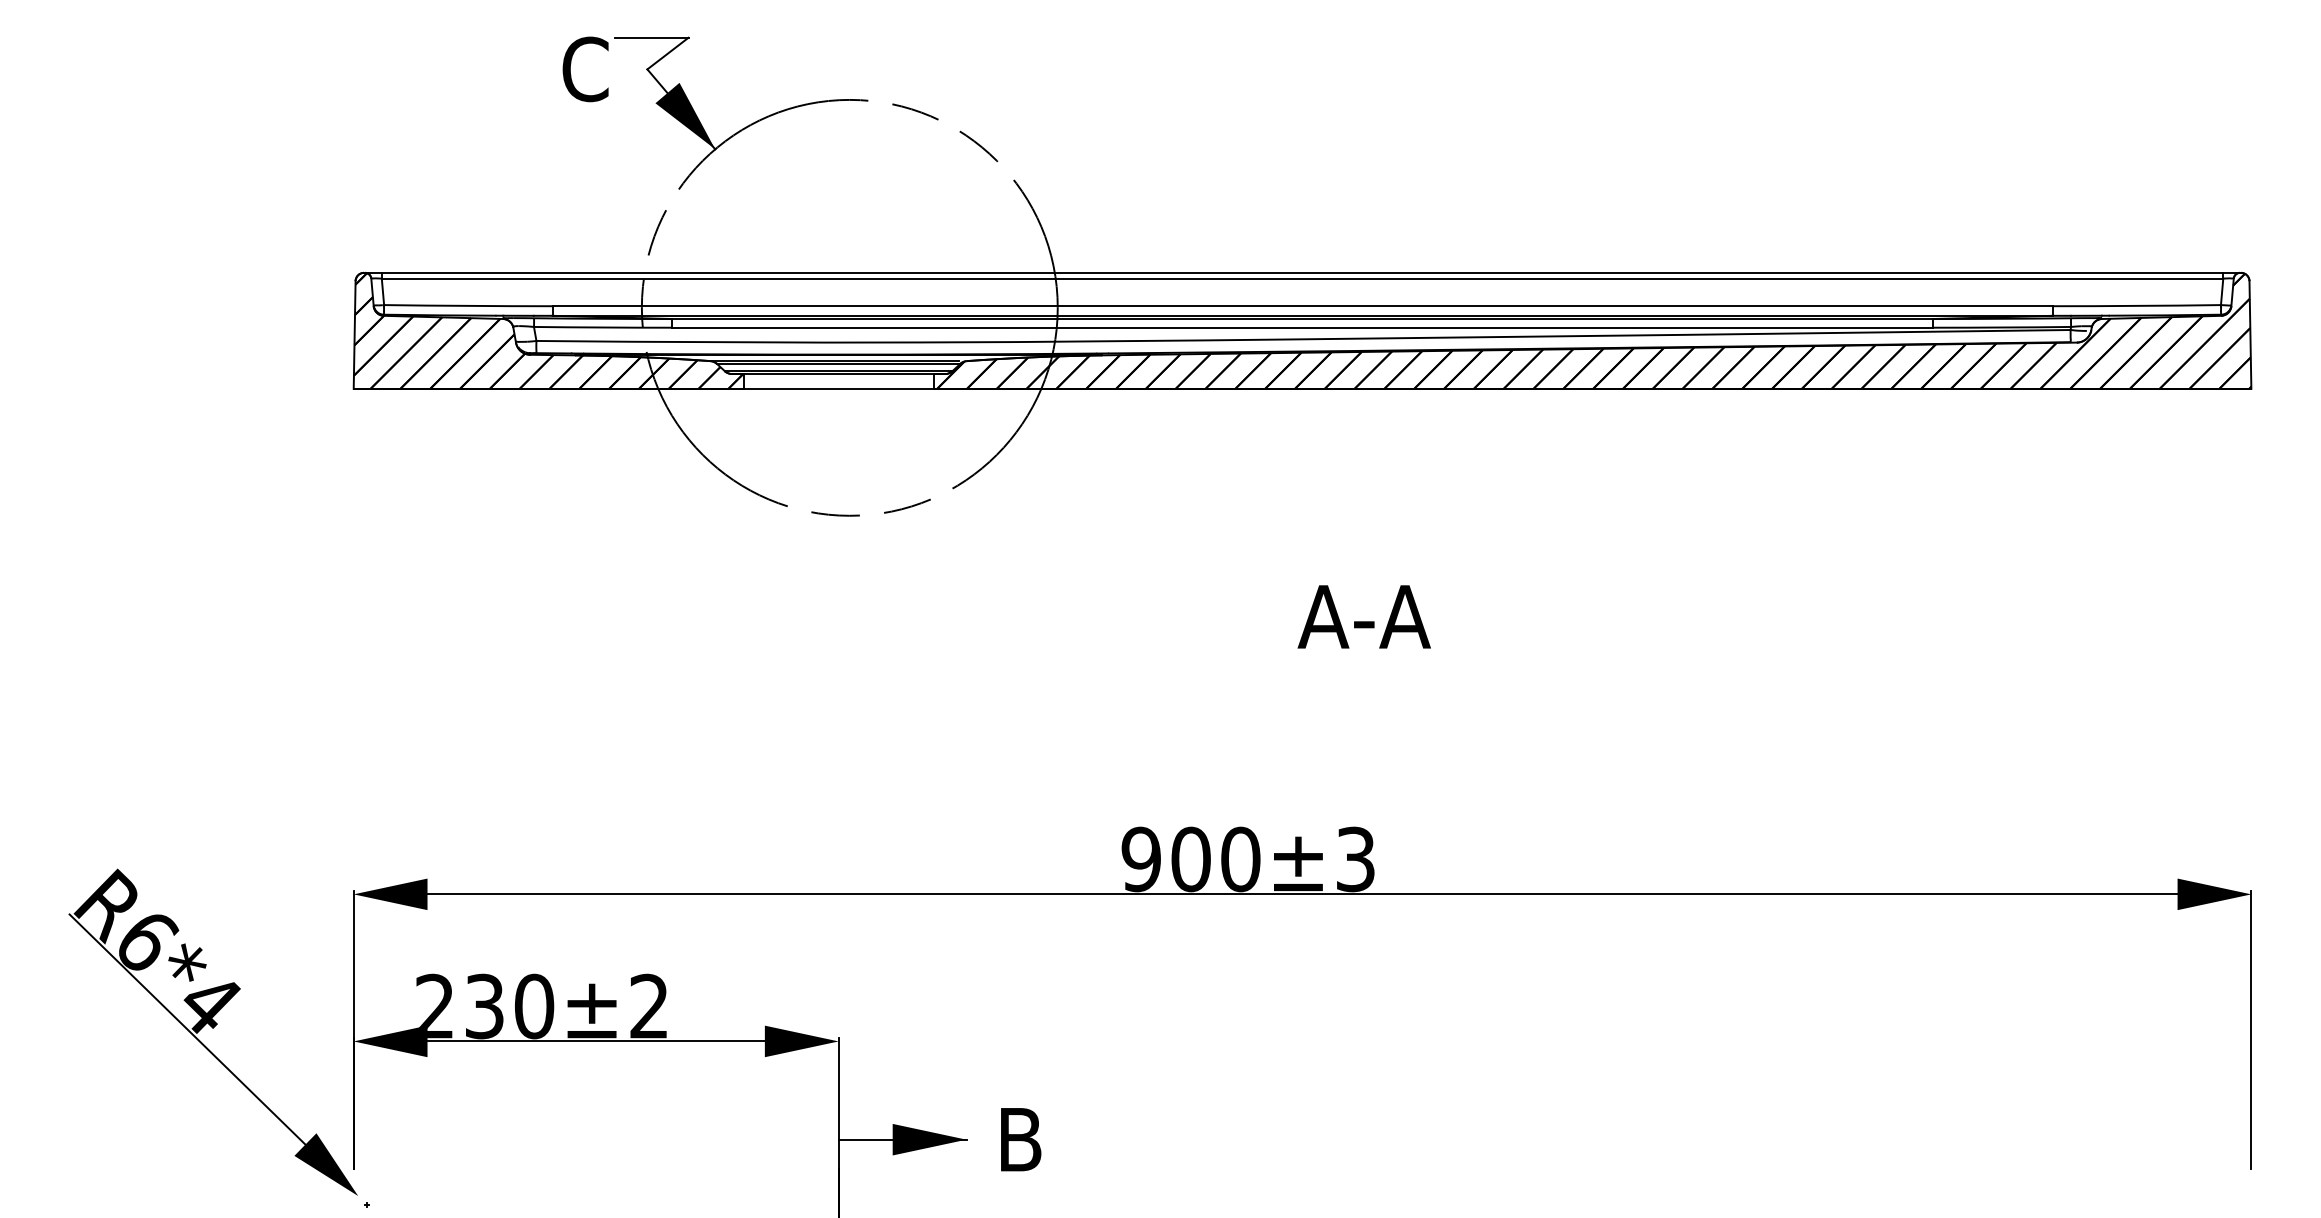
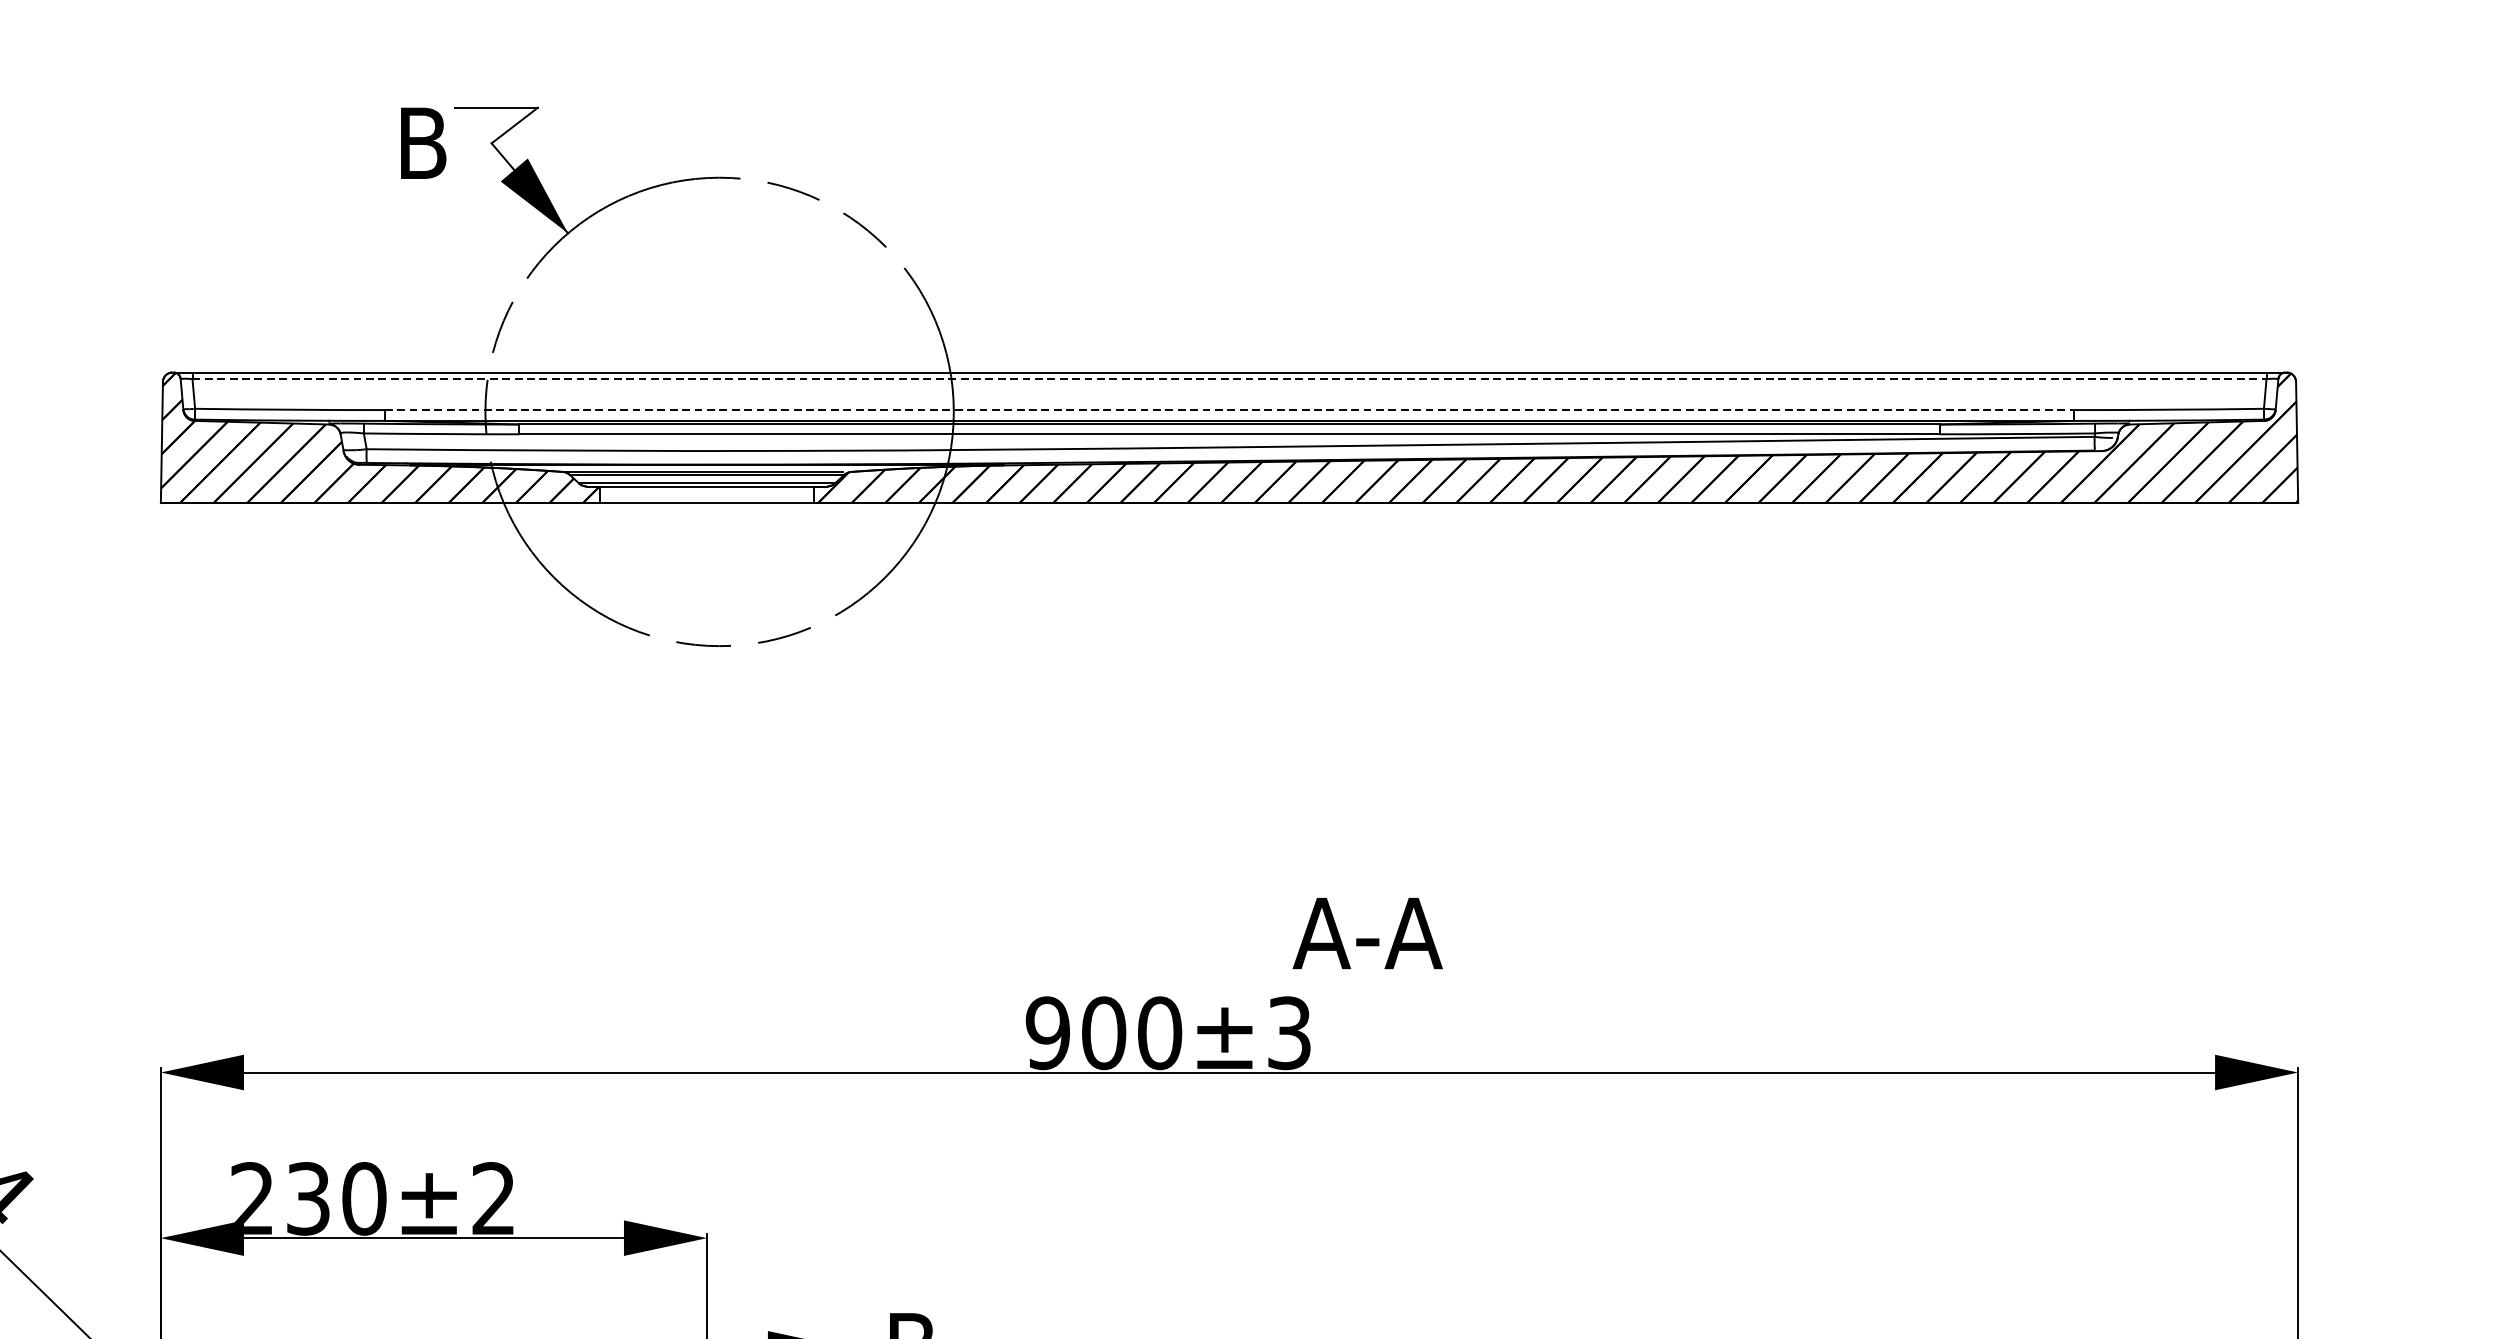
text: (585, 69) -> (421, 143), C -> B
line: (1302, 278) -> (1229, 378), solid -> dashed
line: (1302, 306) -> (1229, 410), solid -> dashed
text: (1363, 616) -> (1366, 933), moved

